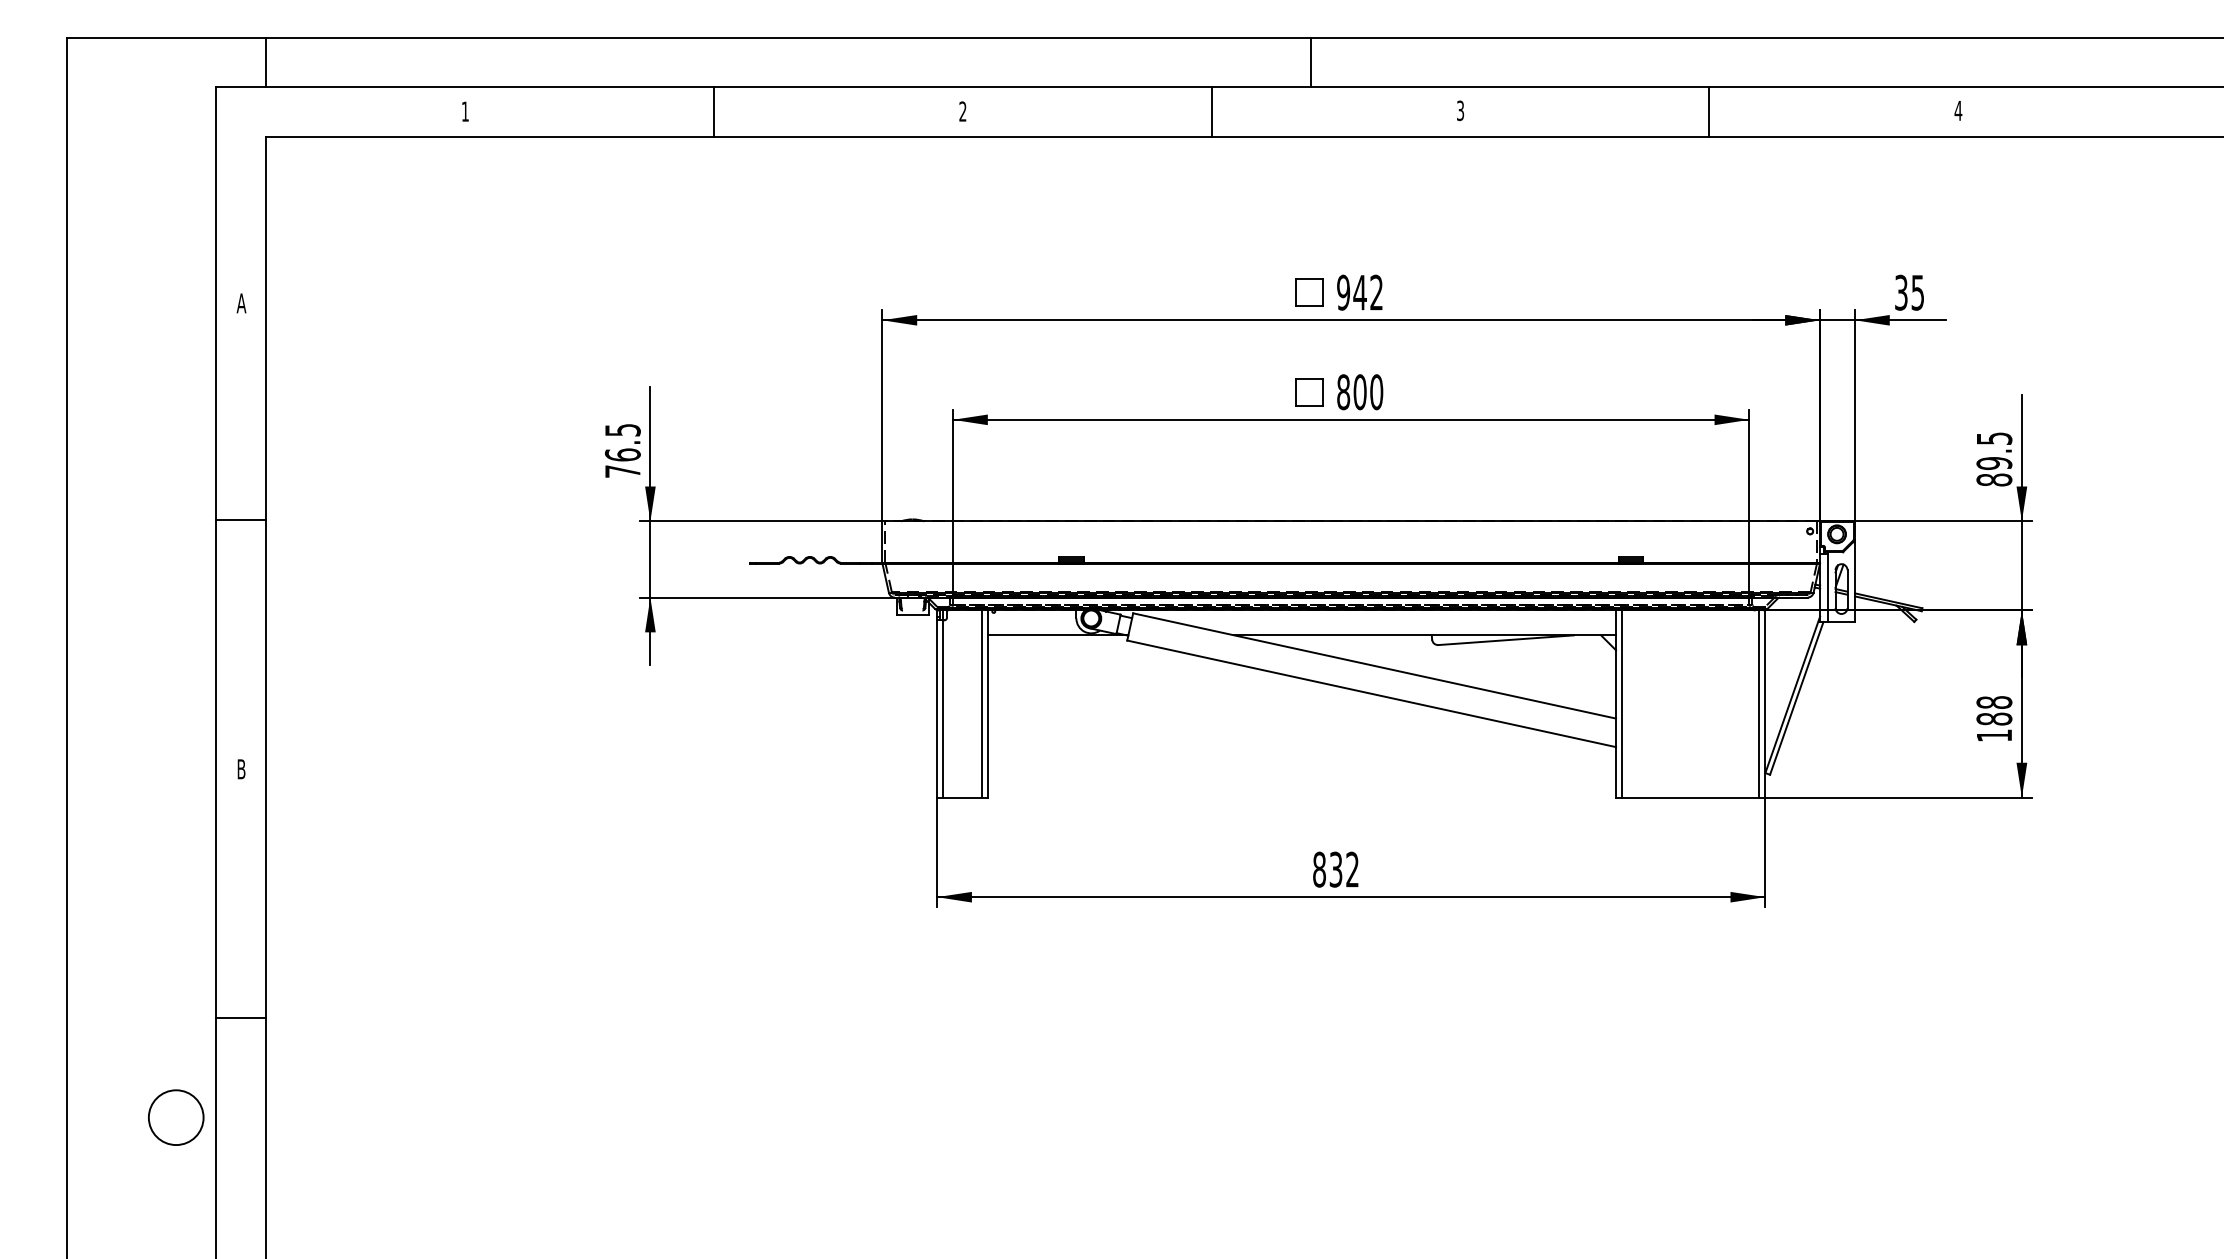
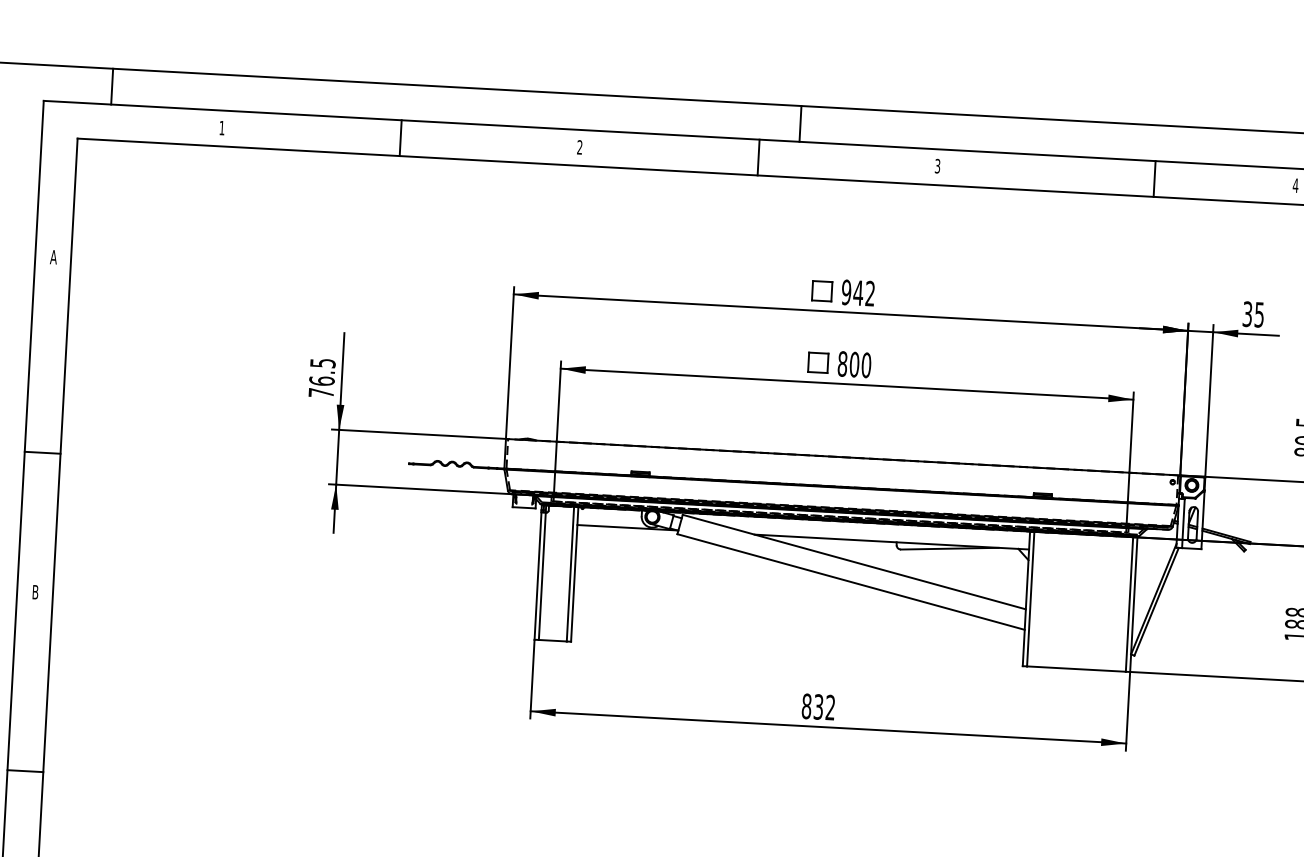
line: (265, 62) -> (111, 86), moved
line: (1311, 62) -> (800, 123), moved
line: (1709, 112) -> (1154, 179), moved
line: (240, 520) -> (42, 452), moved

